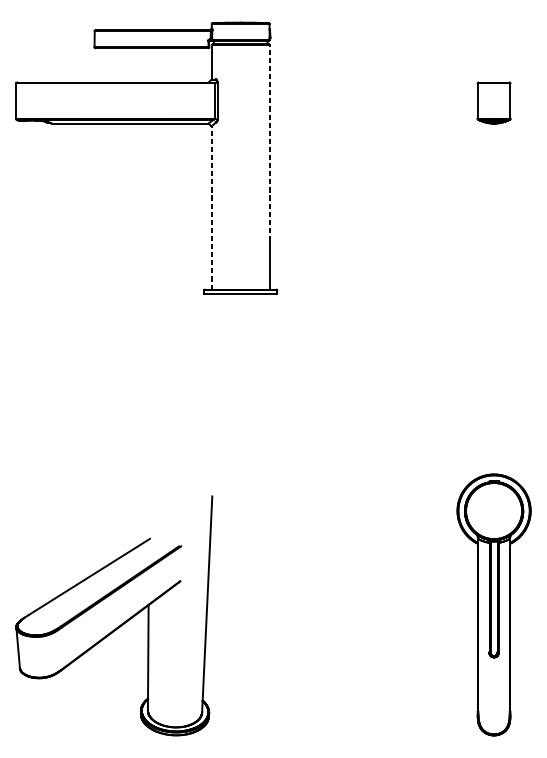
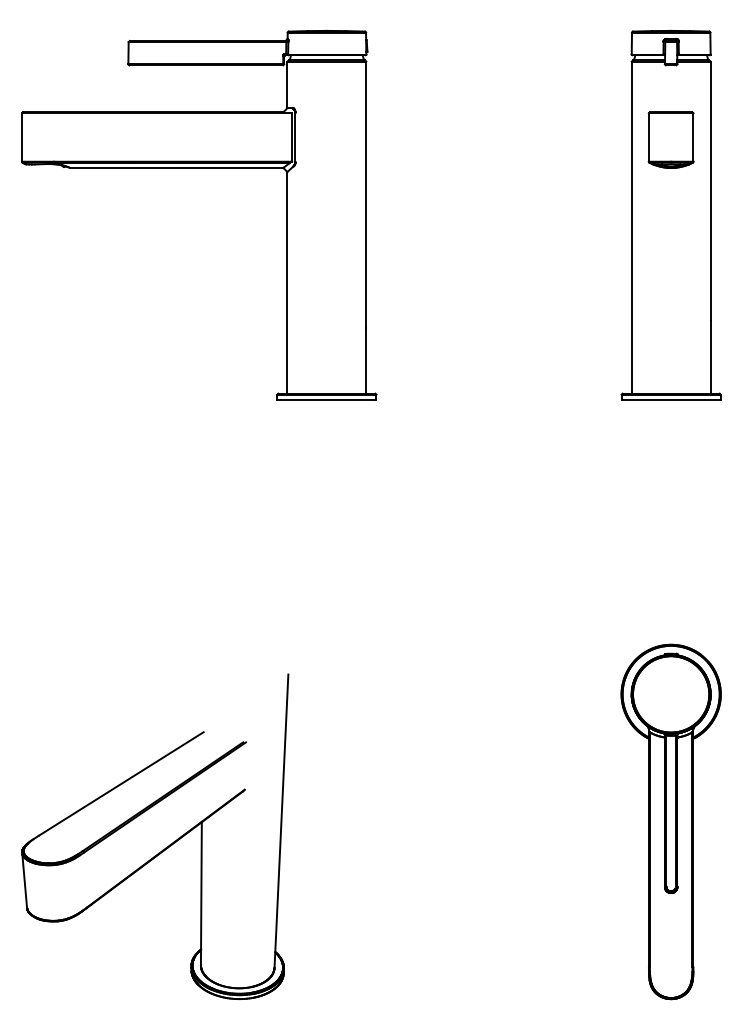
line: (269, 143) -> (366, 194), dashed -> solid
part: (493, 157) -> (670, 214), added
line: (211, 207) -> (287, 282), dashed -> solid

